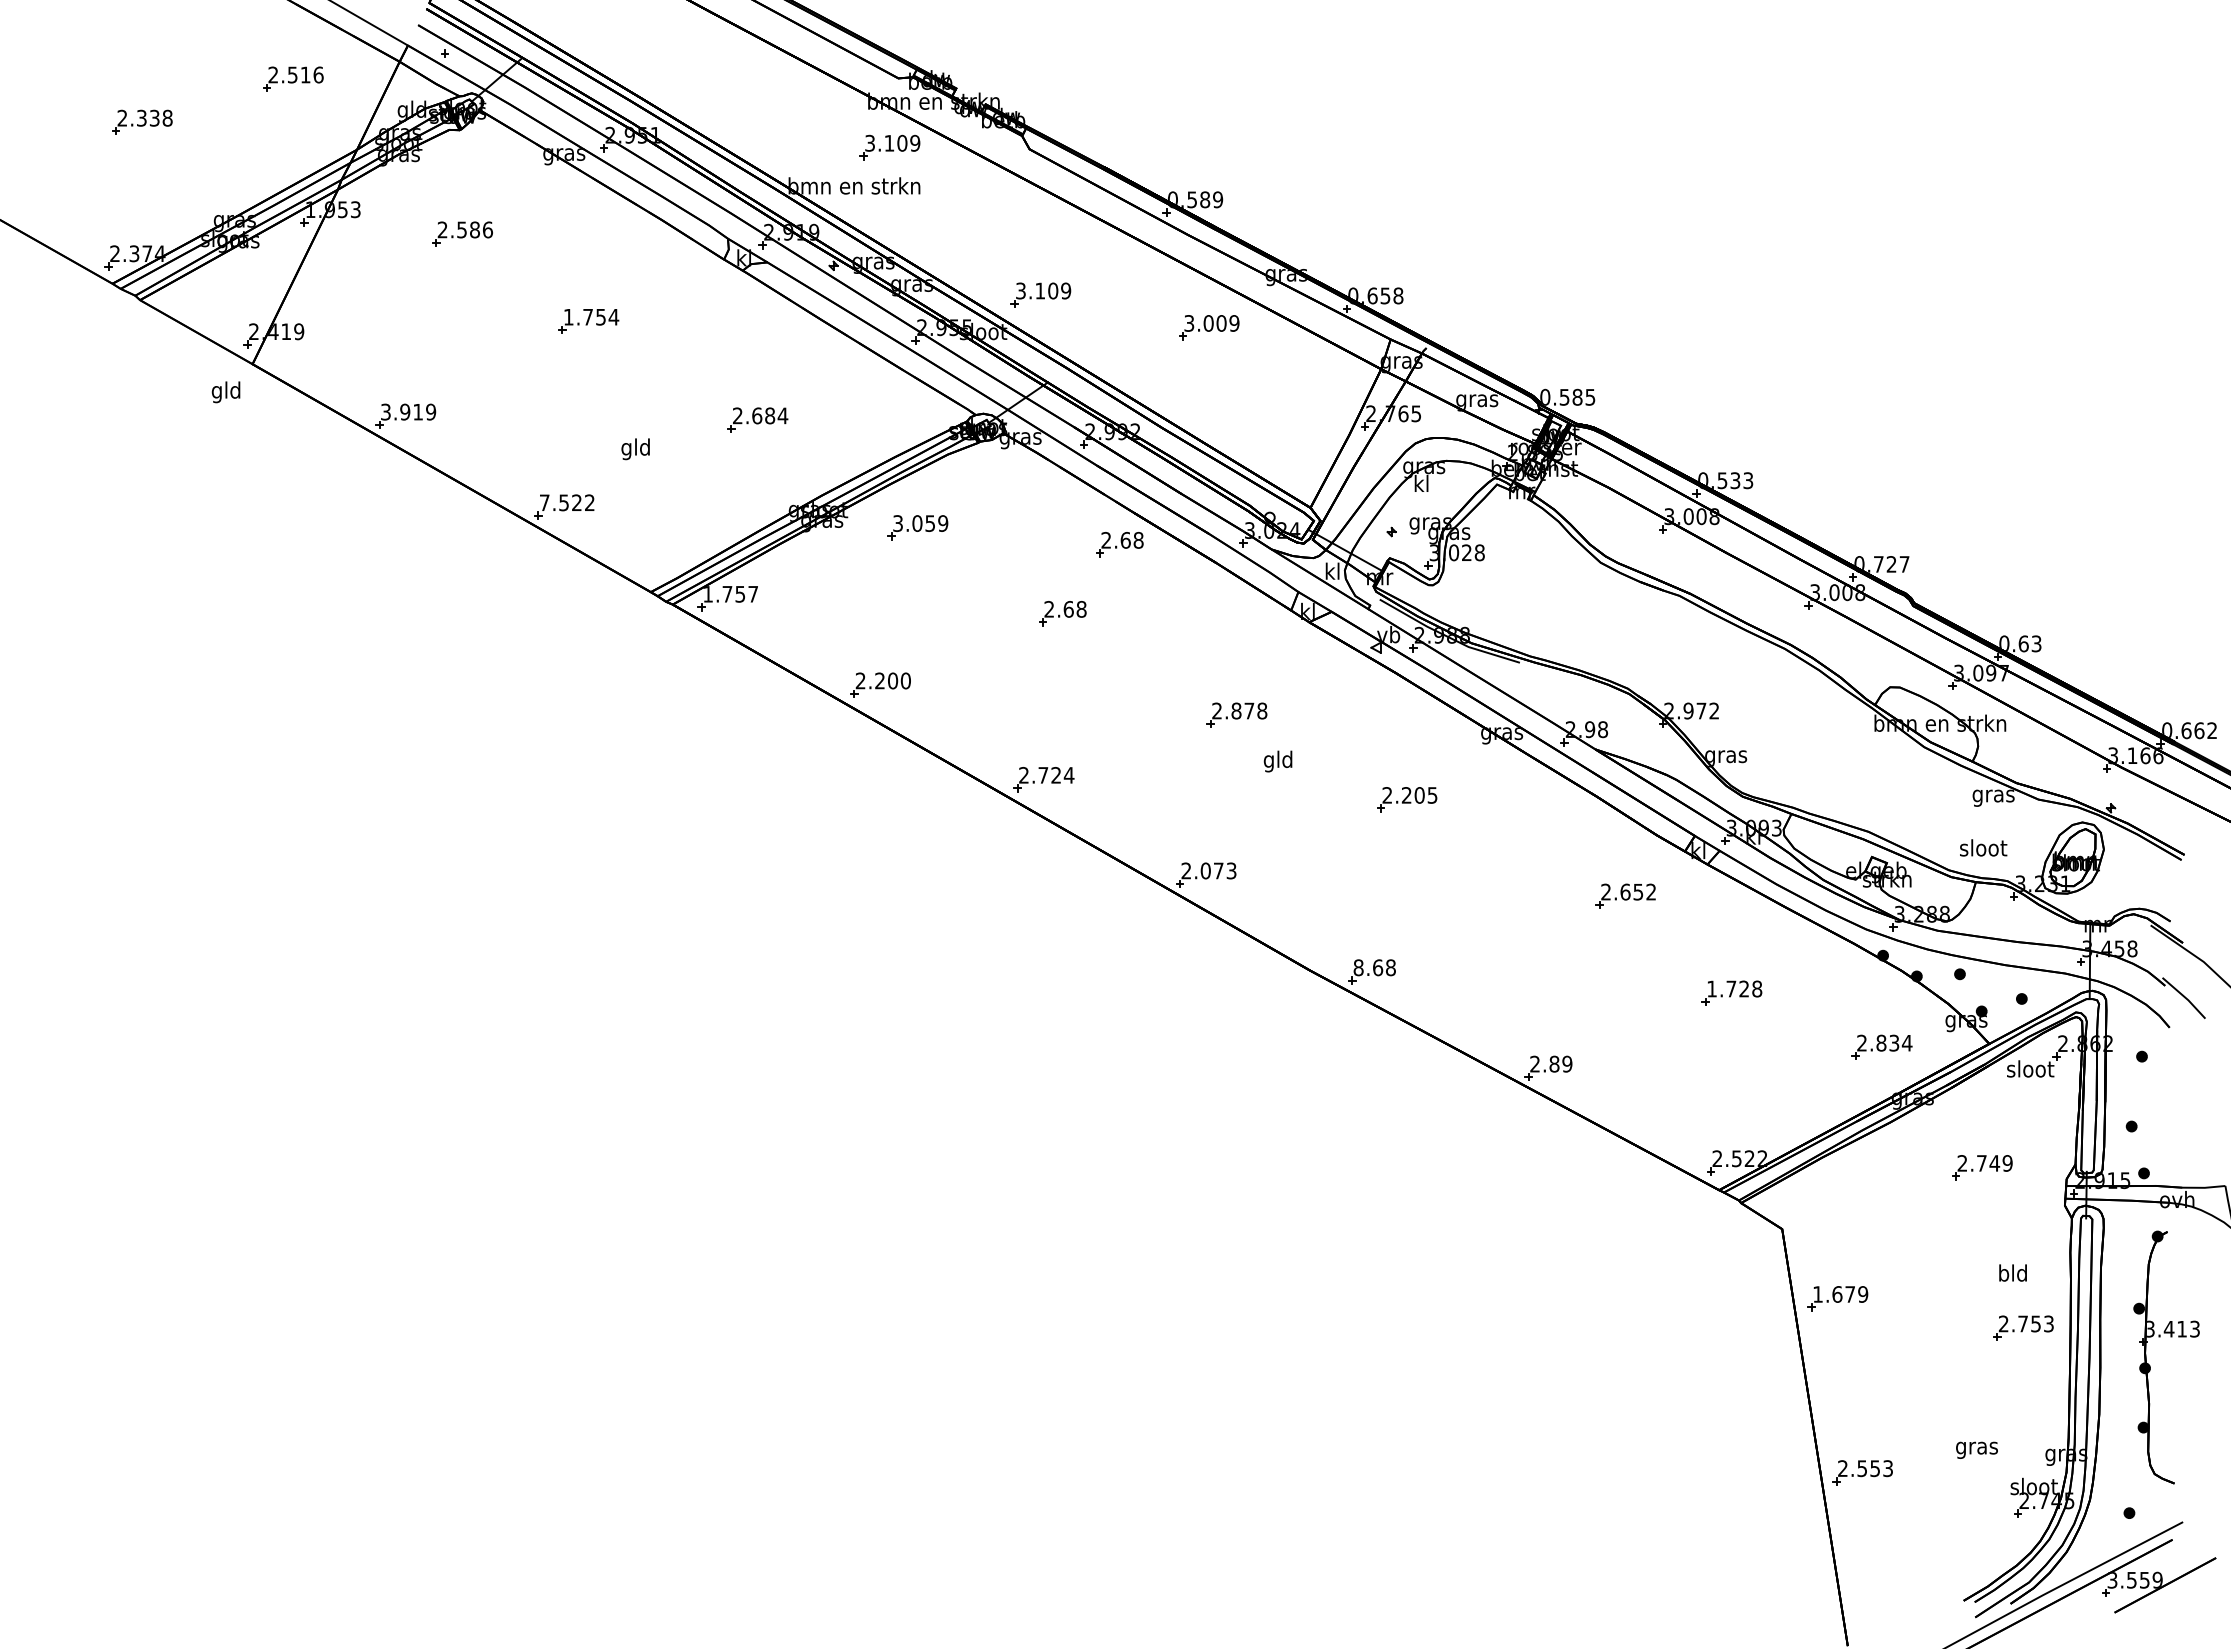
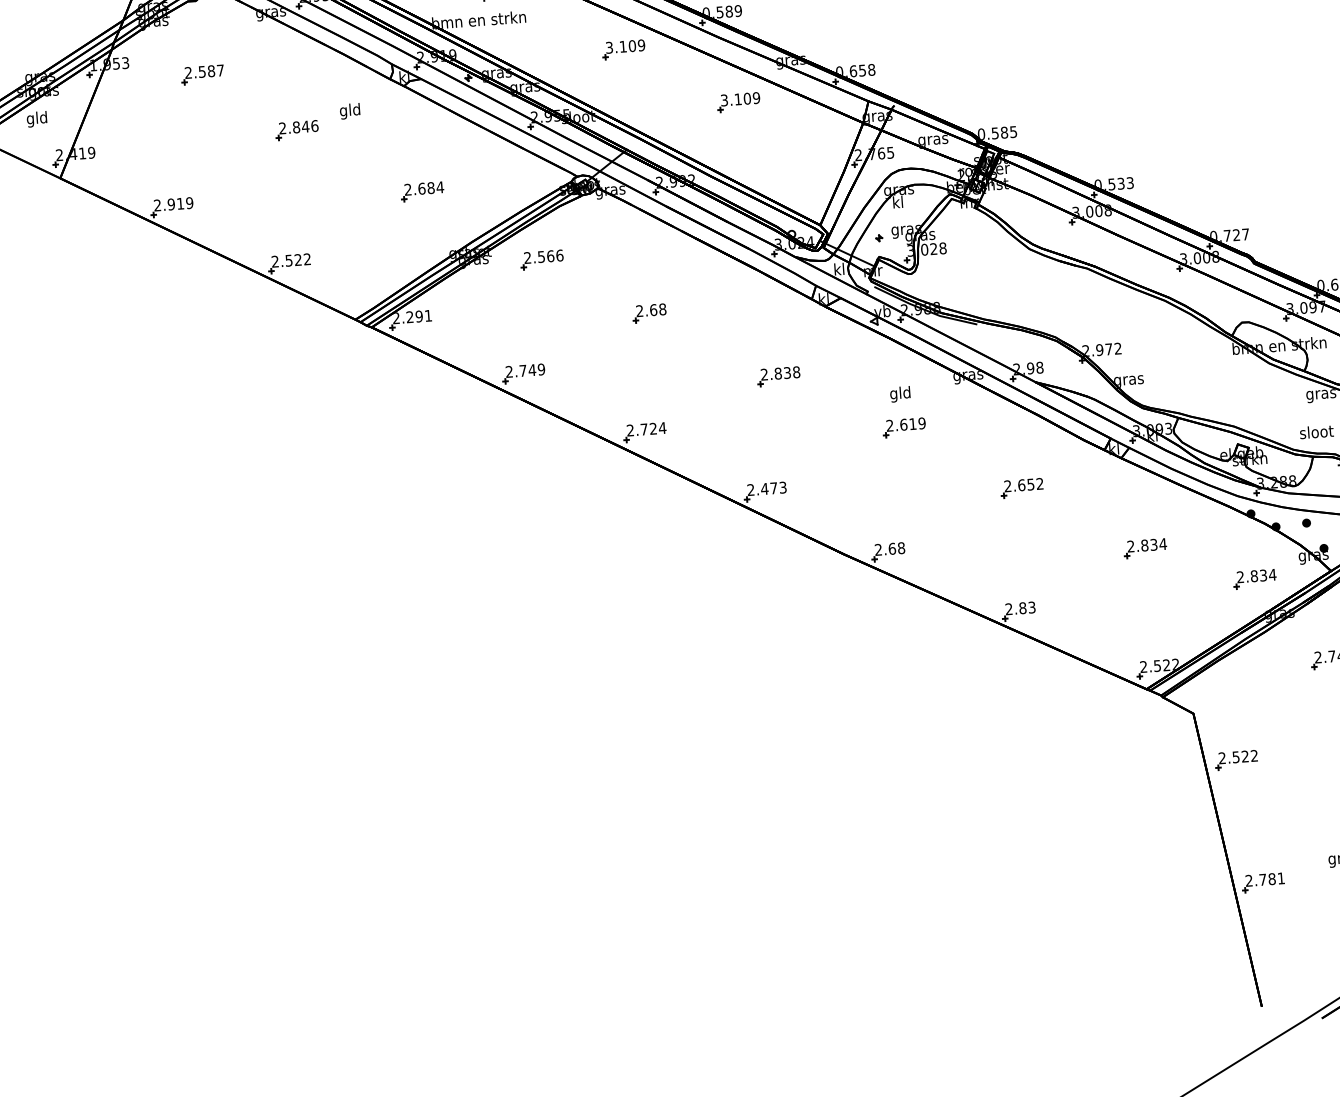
text: (487, 229) -> (220, 70), 2.586 -> 2.587
part: (1040, 294) -> (623, 49), moved
text: (591, 316) -> (298, 126), 1.754 -> 2.846
text: (1208, 323) -> (738, 99), 3.009 -> 3.109
text: (225, 392) -> (36, 119), moved
text: (385, 412) -> (157, 205), 3.919 -> 2.919
text: (635, 449) -> (349, 111), moved
text: (544, 502) -> (275, 261), 7.522 -> 2.522
text: (920, 523) -> (543, 256), 3.059 -> 2.566
part: (1119, 544) -> (686, 261), removed
text: (730, 593) -> (412, 316), 1.757 -> 2.291
text: (892, 680) -> (531, 369), 2.200 -> 2.749
text: (1249, 710) -> (787, 372), 2.878 -> 2.838
text: (1277, 761) -> (899, 394), moved
text: (1419, 795) -> (912, 424), 2.205 -> 2.619
text: (1205, 870) -> (764, 488), 2.073 -> 2.473
part: (1625, 895) -> (1021, 487), moved
text: (1358, 967) -> (878, 549), 8.68 -> 2.68
text: (1734, 988) -> (1146, 545), 1.728 -> 2.834
text: (1567, 1063) -> (1032, 607), 2.89 -> 2.83
text: (1840, 1294) -> (1238, 757), 1.679 -> 2.522
text: (1874, 1468) -> (1271, 879), 2.553 -> 2.781

